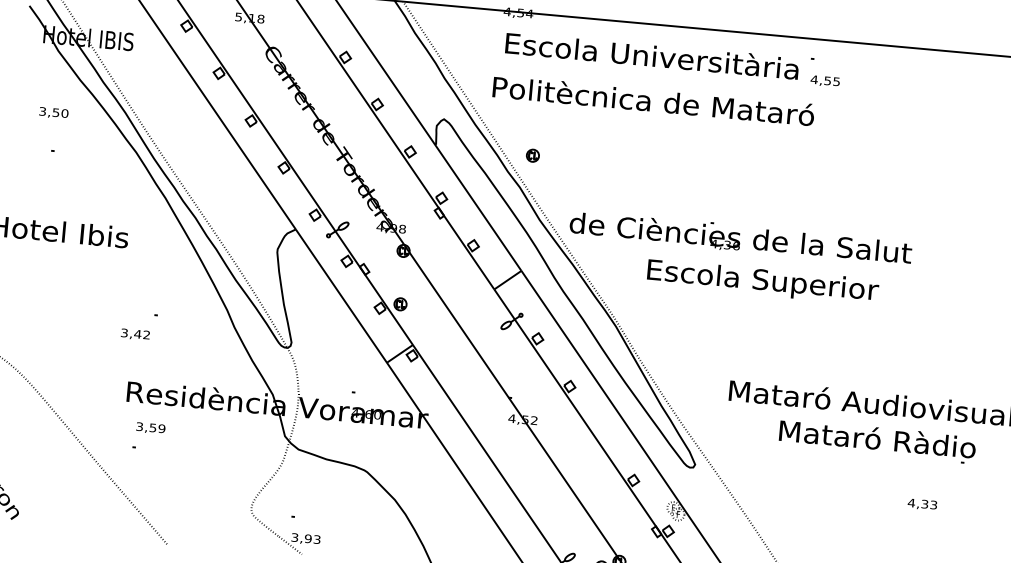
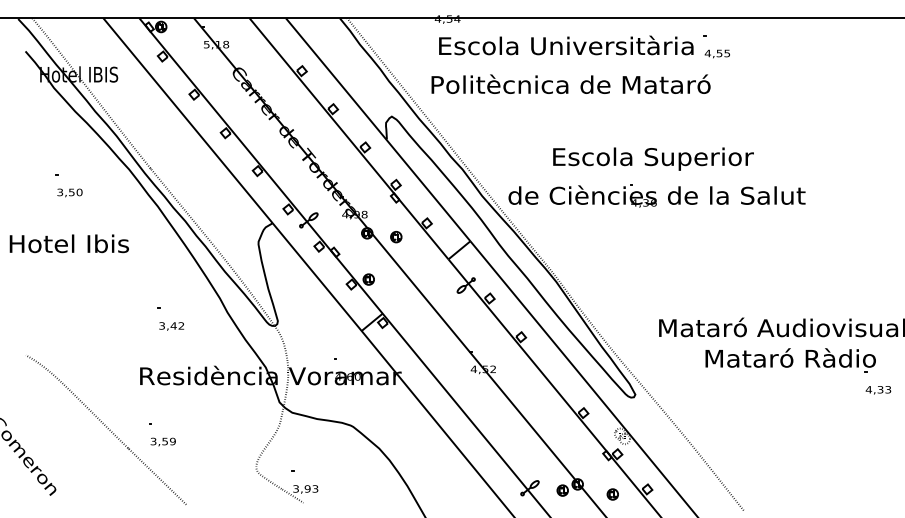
text: (53, 112) -> (69, 192), moved
part: (533, 156) -> (396, 237), moved
text: (763, 281) -> (653, 158), moved
text: (135, 334) -> (171, 326), moved
text: (149, 427) -> (162, 441), moved
text: (922, 504) -> (878, 390), moved

